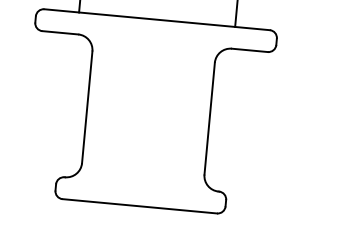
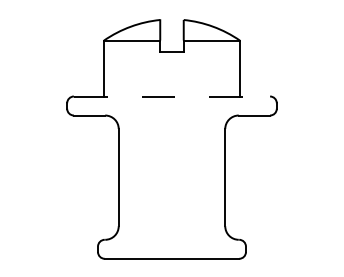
line: (157, 19) -> (172, 96), solid -> dashed

